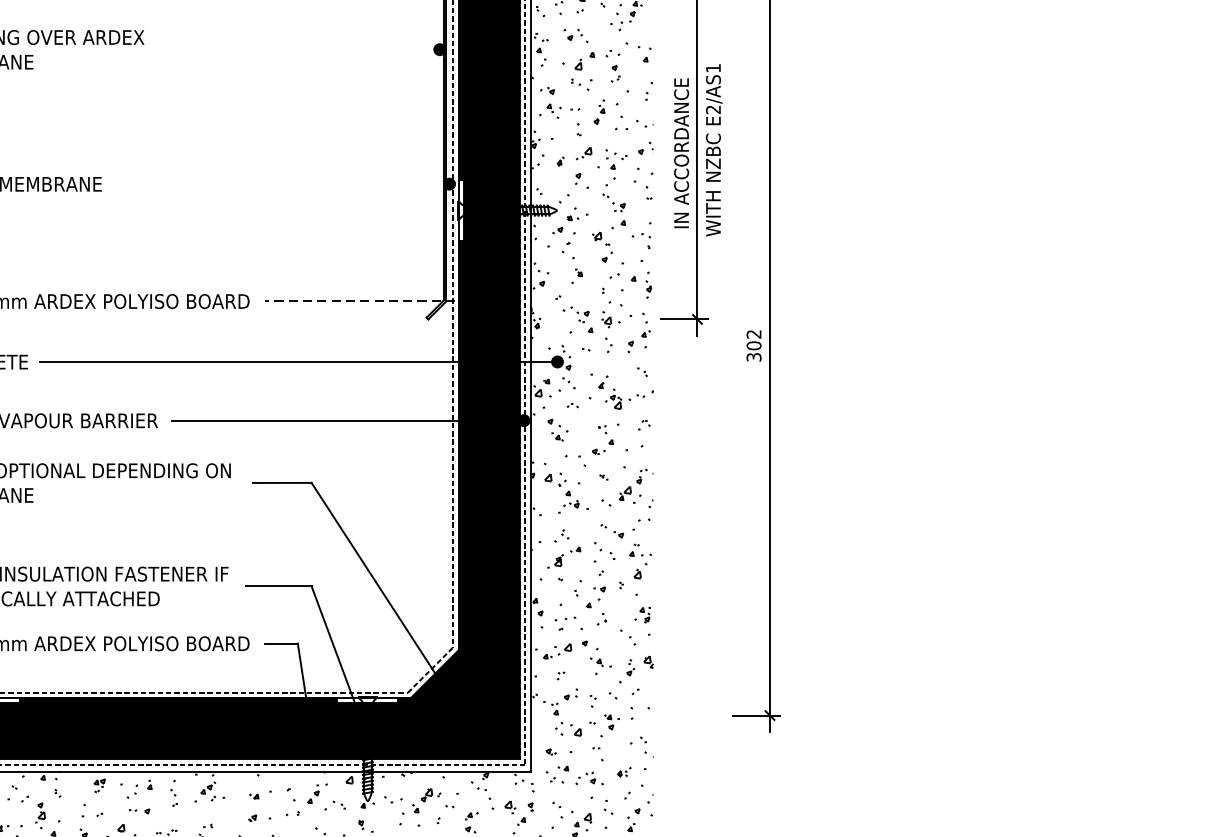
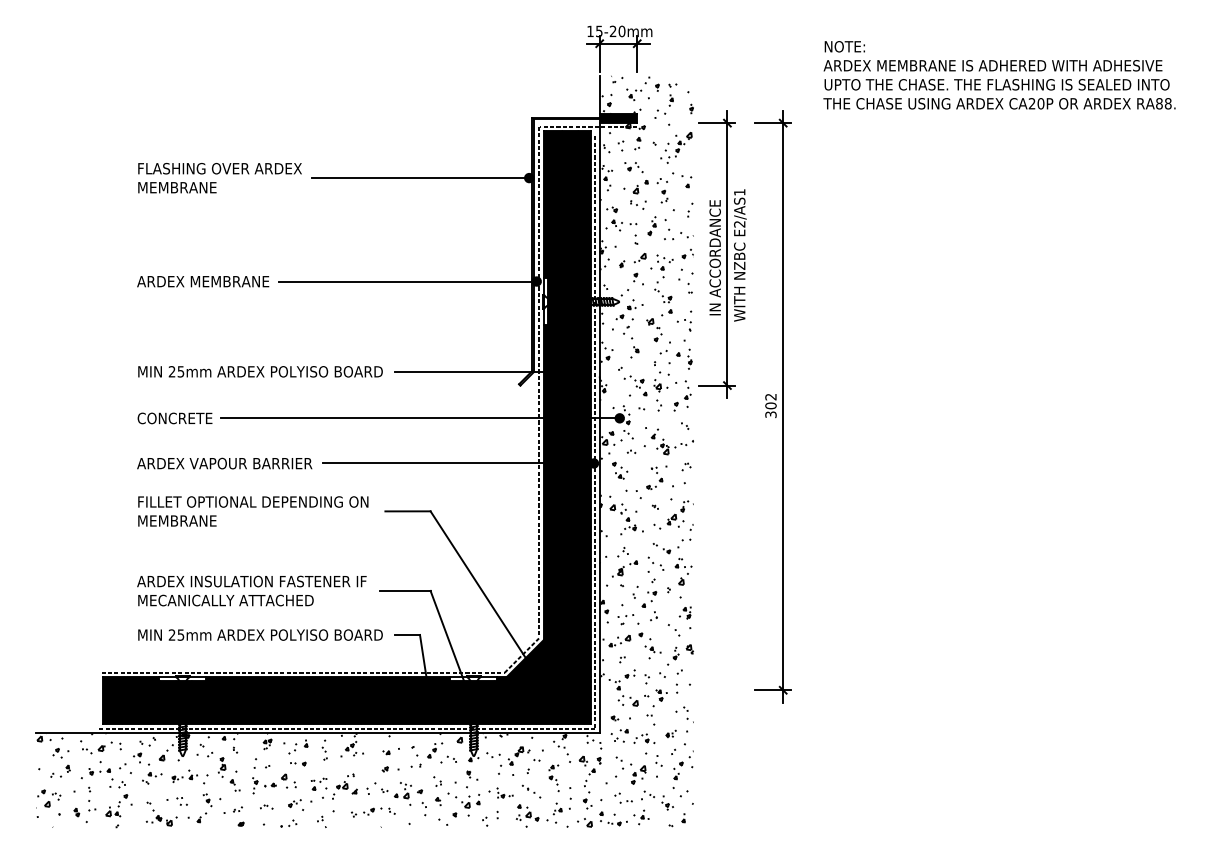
line: (298, 50) -> (420, 178), added
line: (281, 184) -> (407, 281), added
line: (367, 301) -> (473, 371), dashed -> solid

